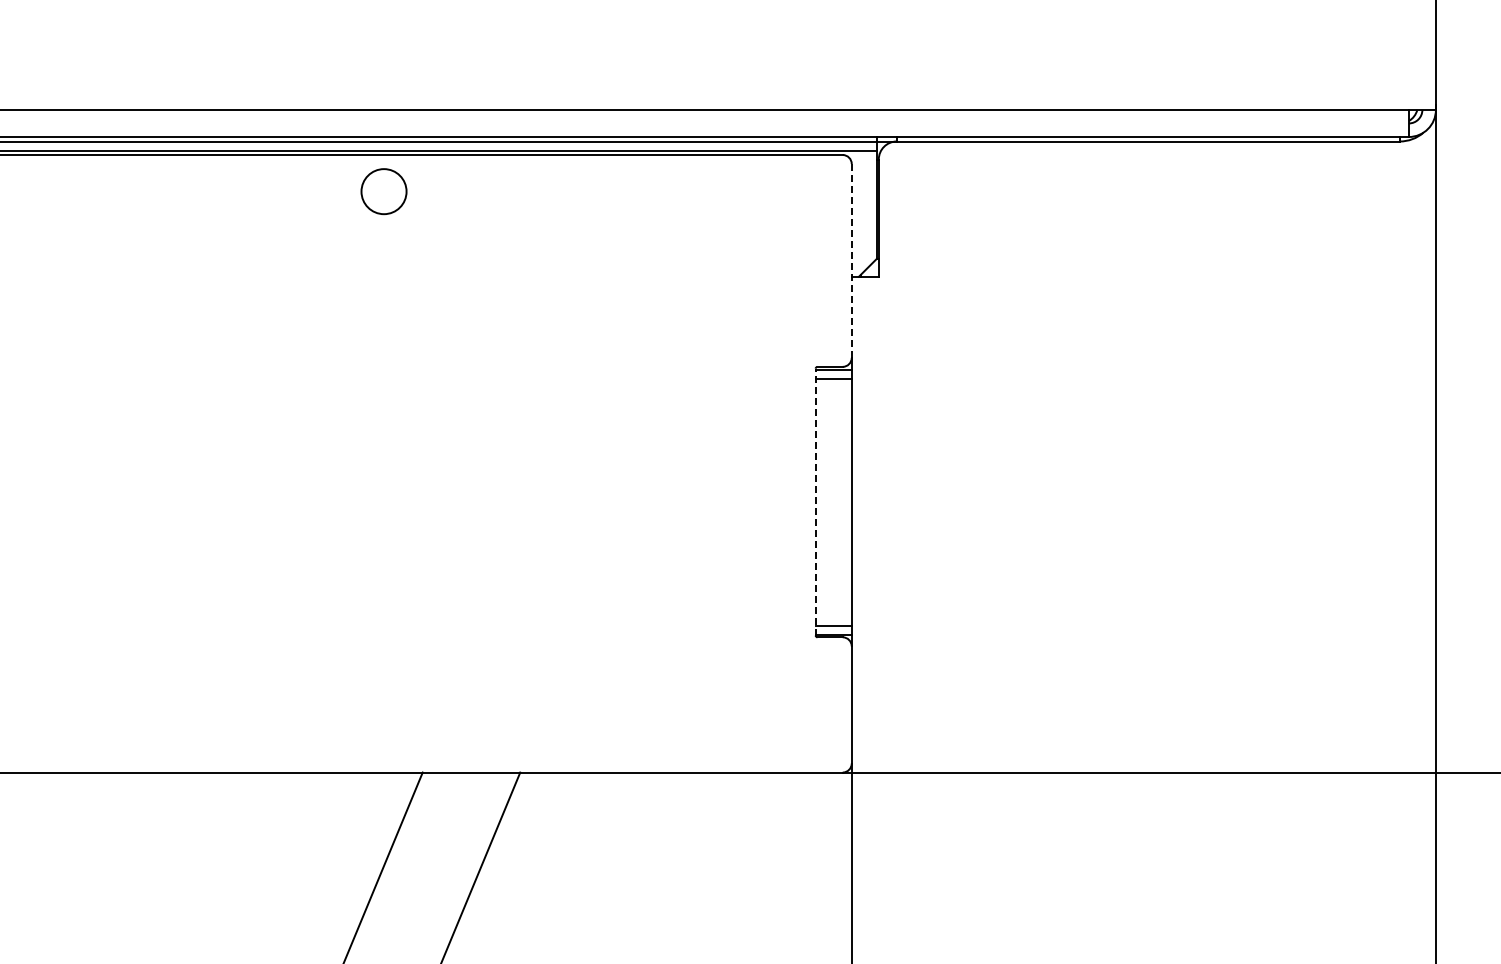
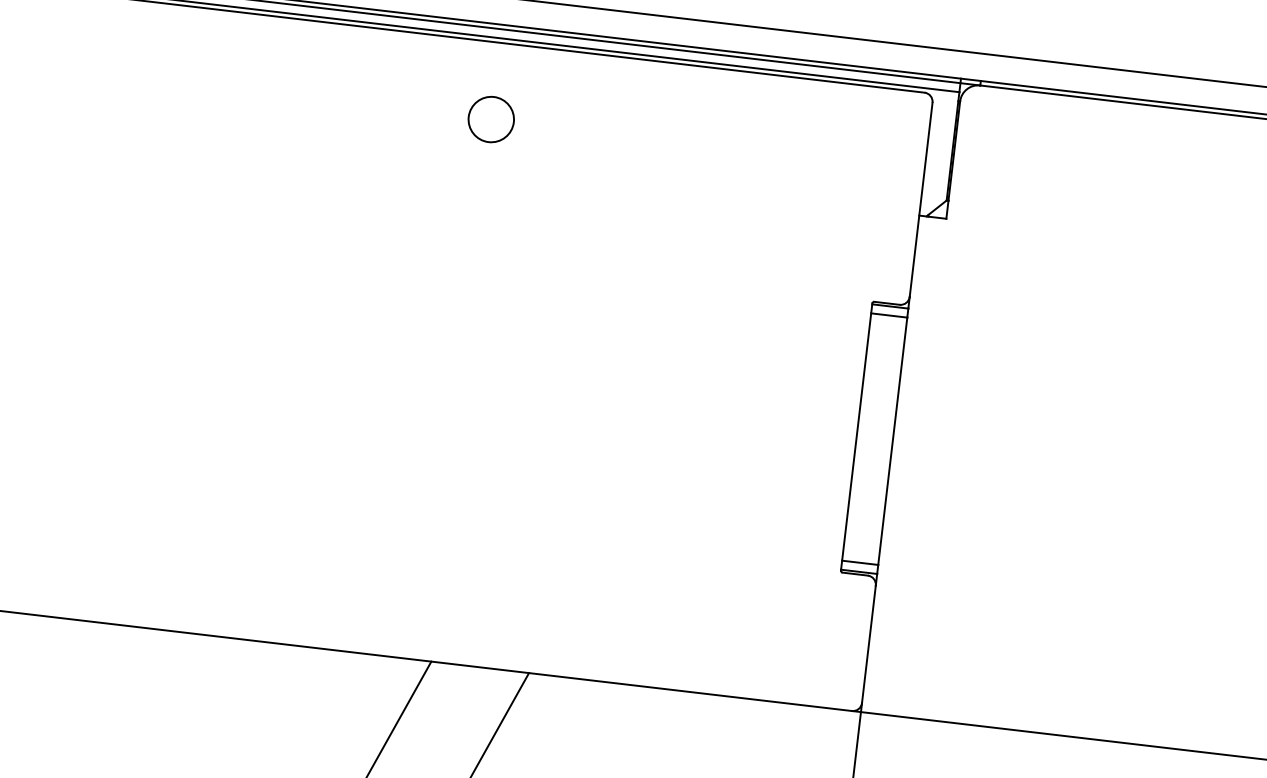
circle: (383, 191) -> (490, 119), moved
line: (851, 260) -> (920, 199), dashed -> solid
line: (815, 501) -> (856, 436), dashed -> solid

